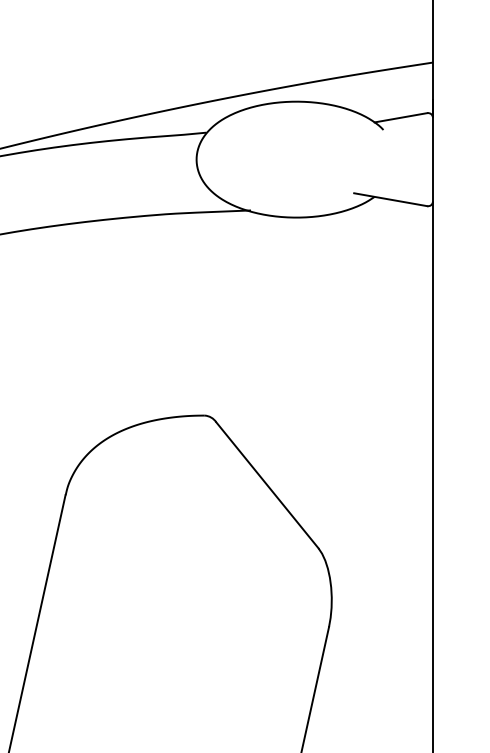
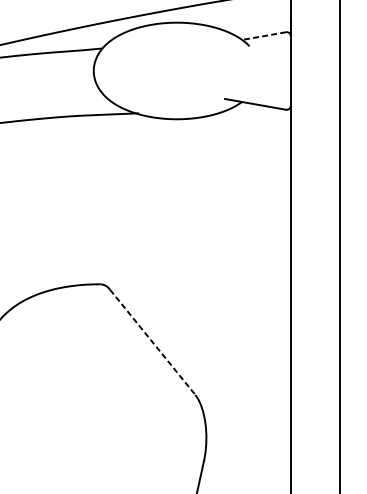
line: (400, 117) -> (263, 35), solid -> dashed
line: (267, 485) -> (152, 342), solid -> dashed

